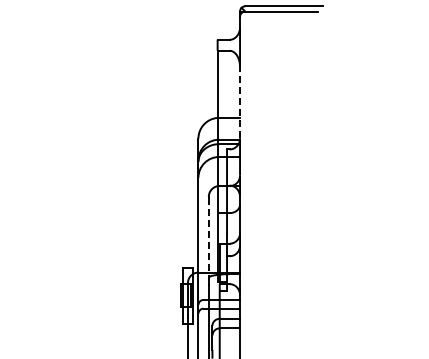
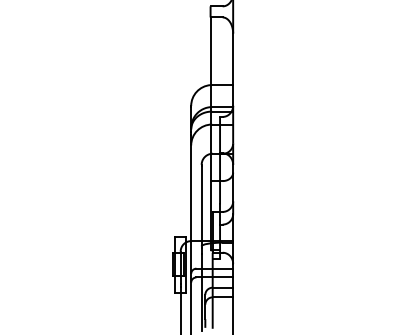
line: (240, 102) -> (233, 69), dashed -> solid
line: (208, 238) -> (201, 206), dashed -> solid

